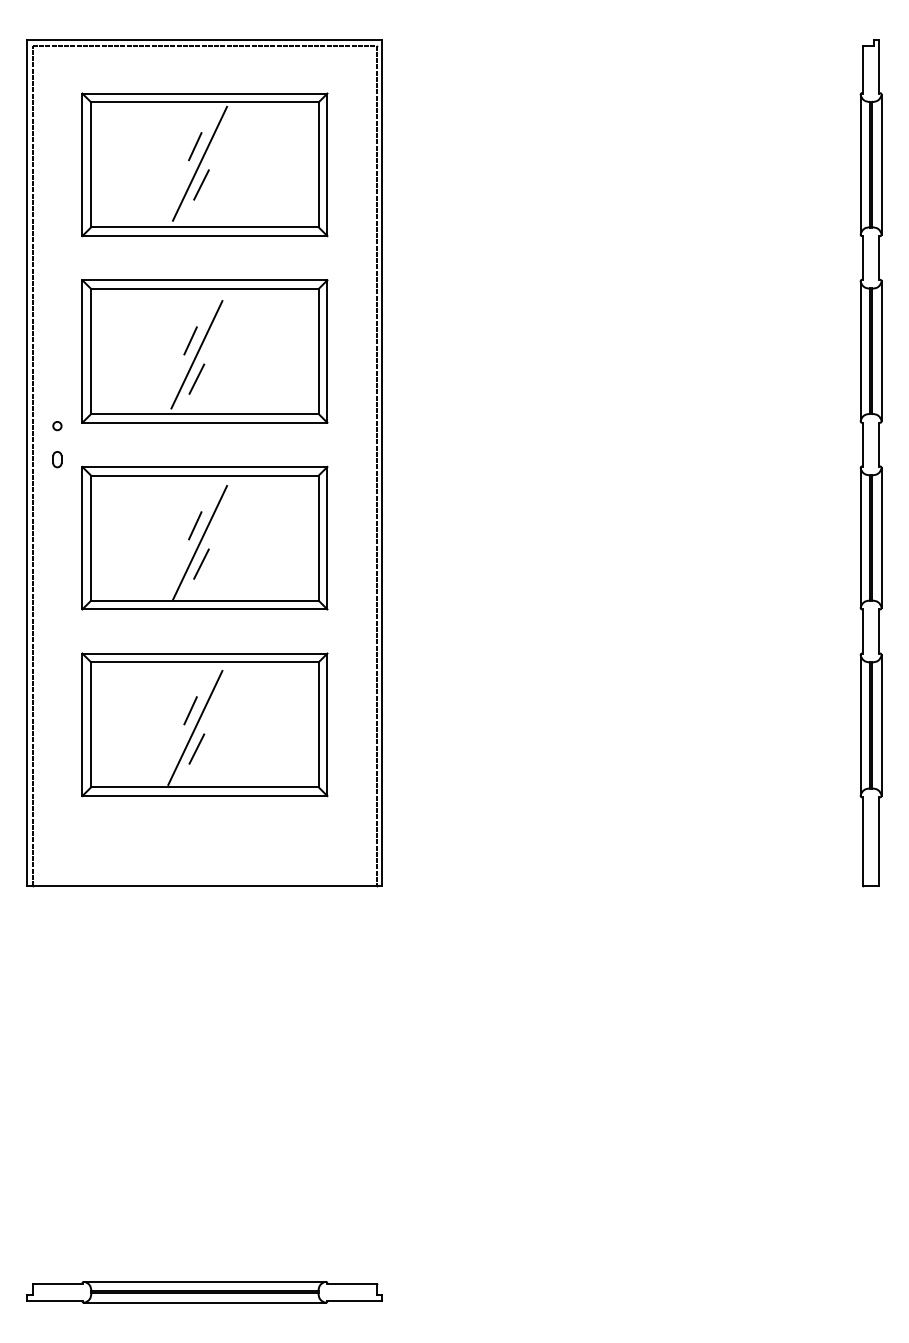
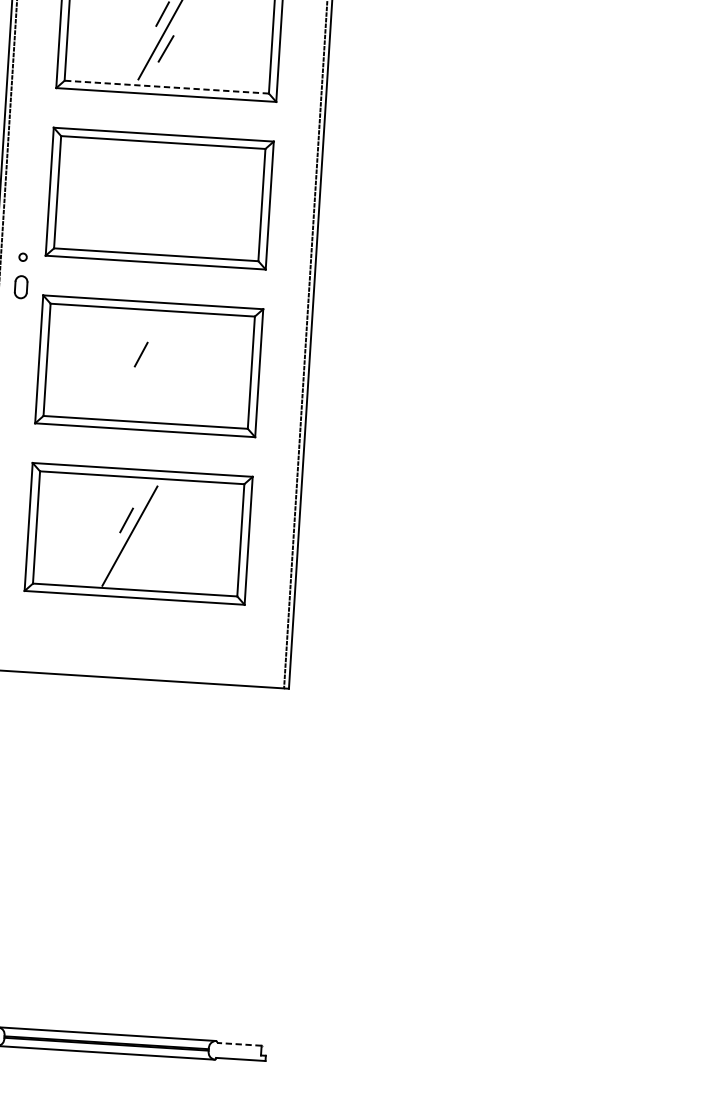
line: (204, 227) -> (166, 87), solid -> dashed
line: (190, 340) -> (147, 187), removed
line: (196, 354) -> (152, 200), removed
line: (196, 378) -> (150, 222), removed
part: (57, 459) -> (21, 287), size x1.6
line: (199, 542) -> (144, 369), removed
line: (201, 563) -> (144, 388), removed
line: (196, 748) -> (129, 554), removed
line: (352, 1283) -> (239, 1043), solid -> dashed

